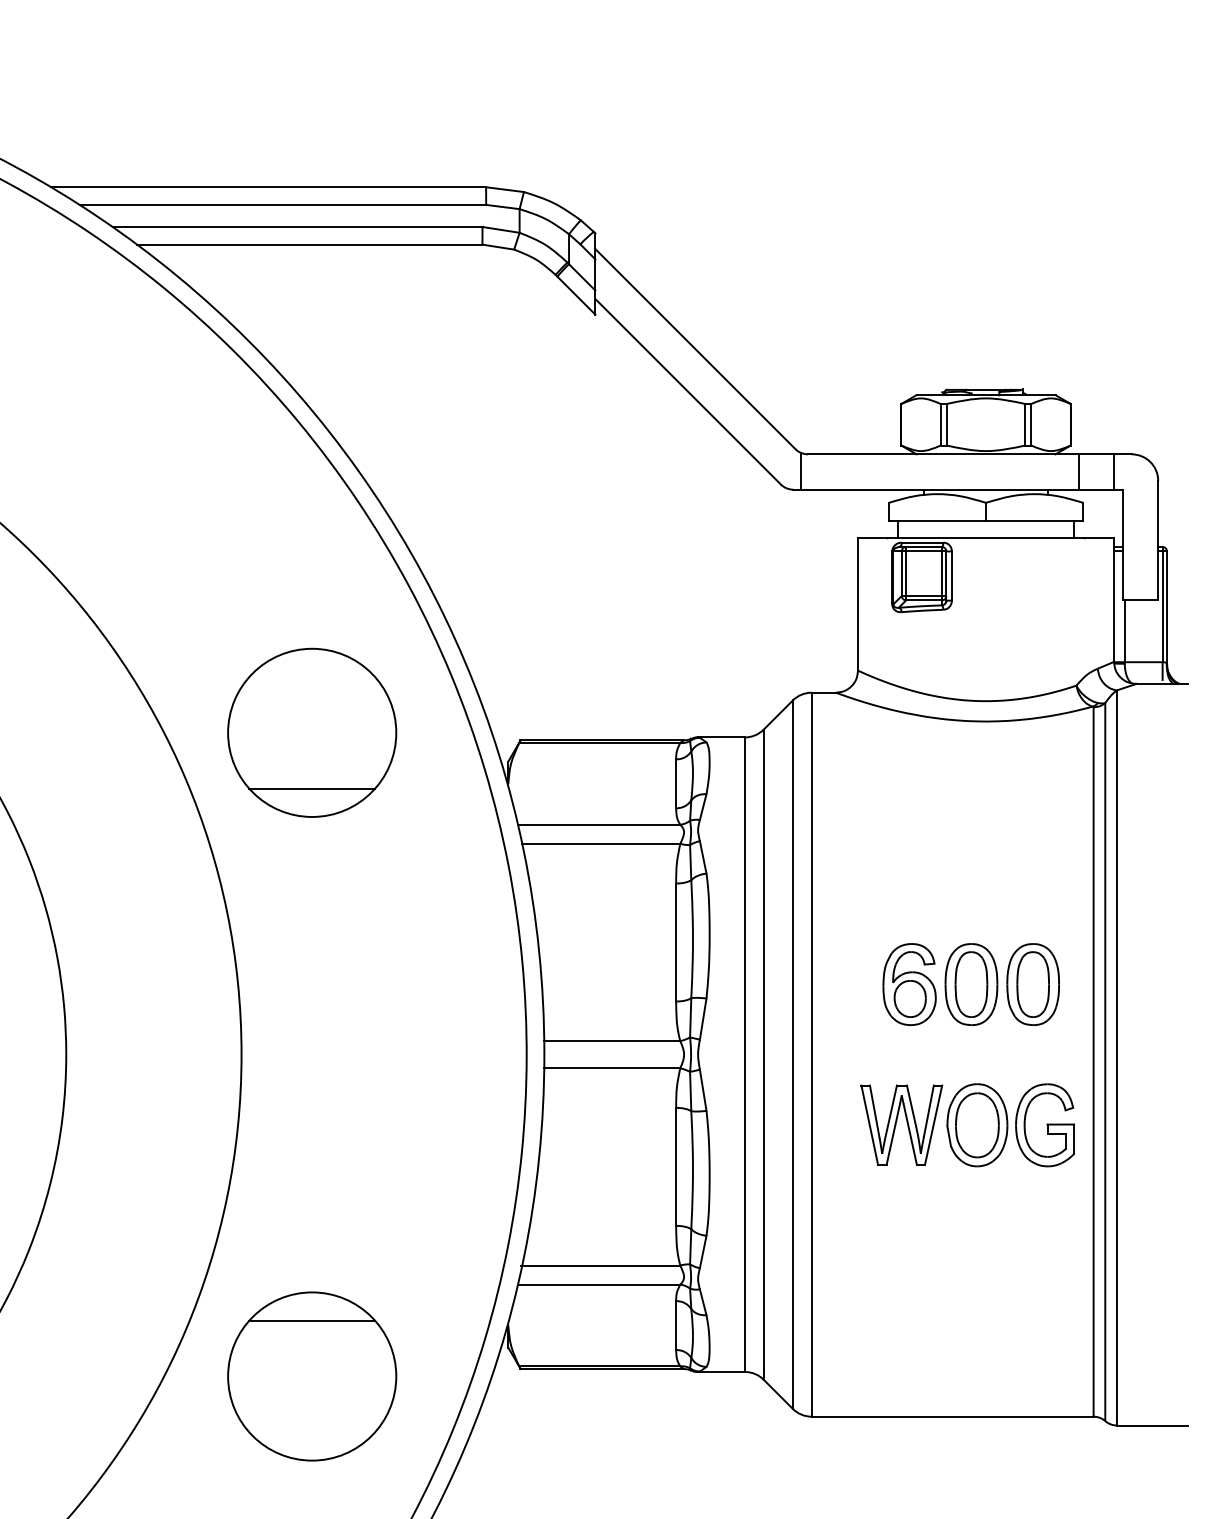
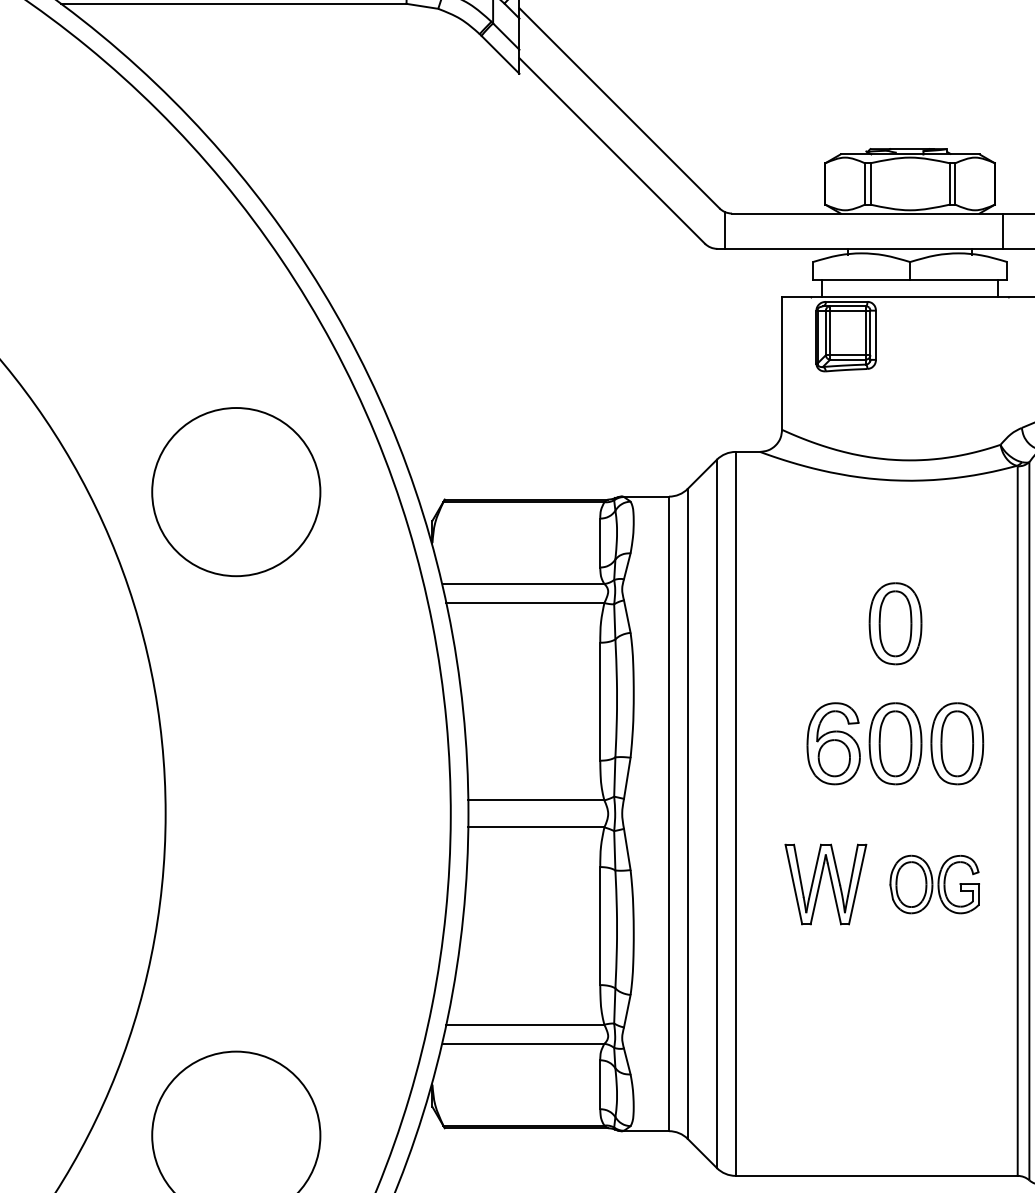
line: (312, 788) -> (236, 547), removed
part: (971, 864) -> (895, 623), added
part: (1010, 1125) -> (934, 884), size x0.7
line: (312, 1320) -> (236, 1079), removed

